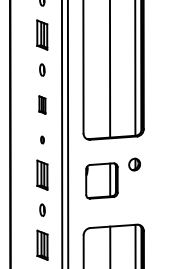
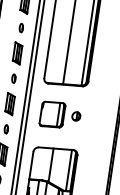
part: (42, 104) -> (17, 52), size x1.67
part: (42, 139) -> (14, 78), size x1.67
part: (134, 164) -> (76, 116), moved

